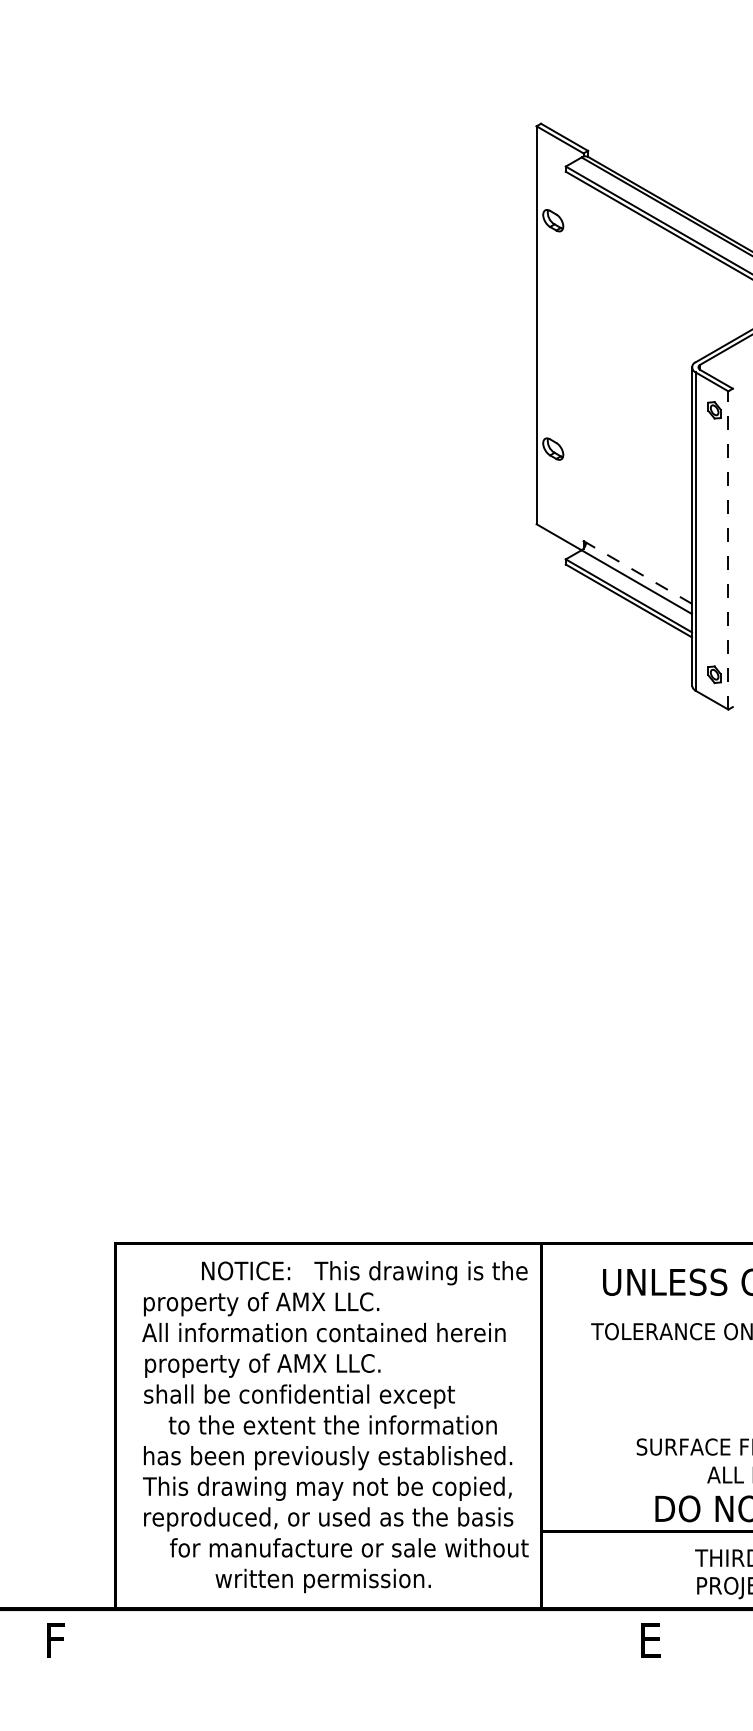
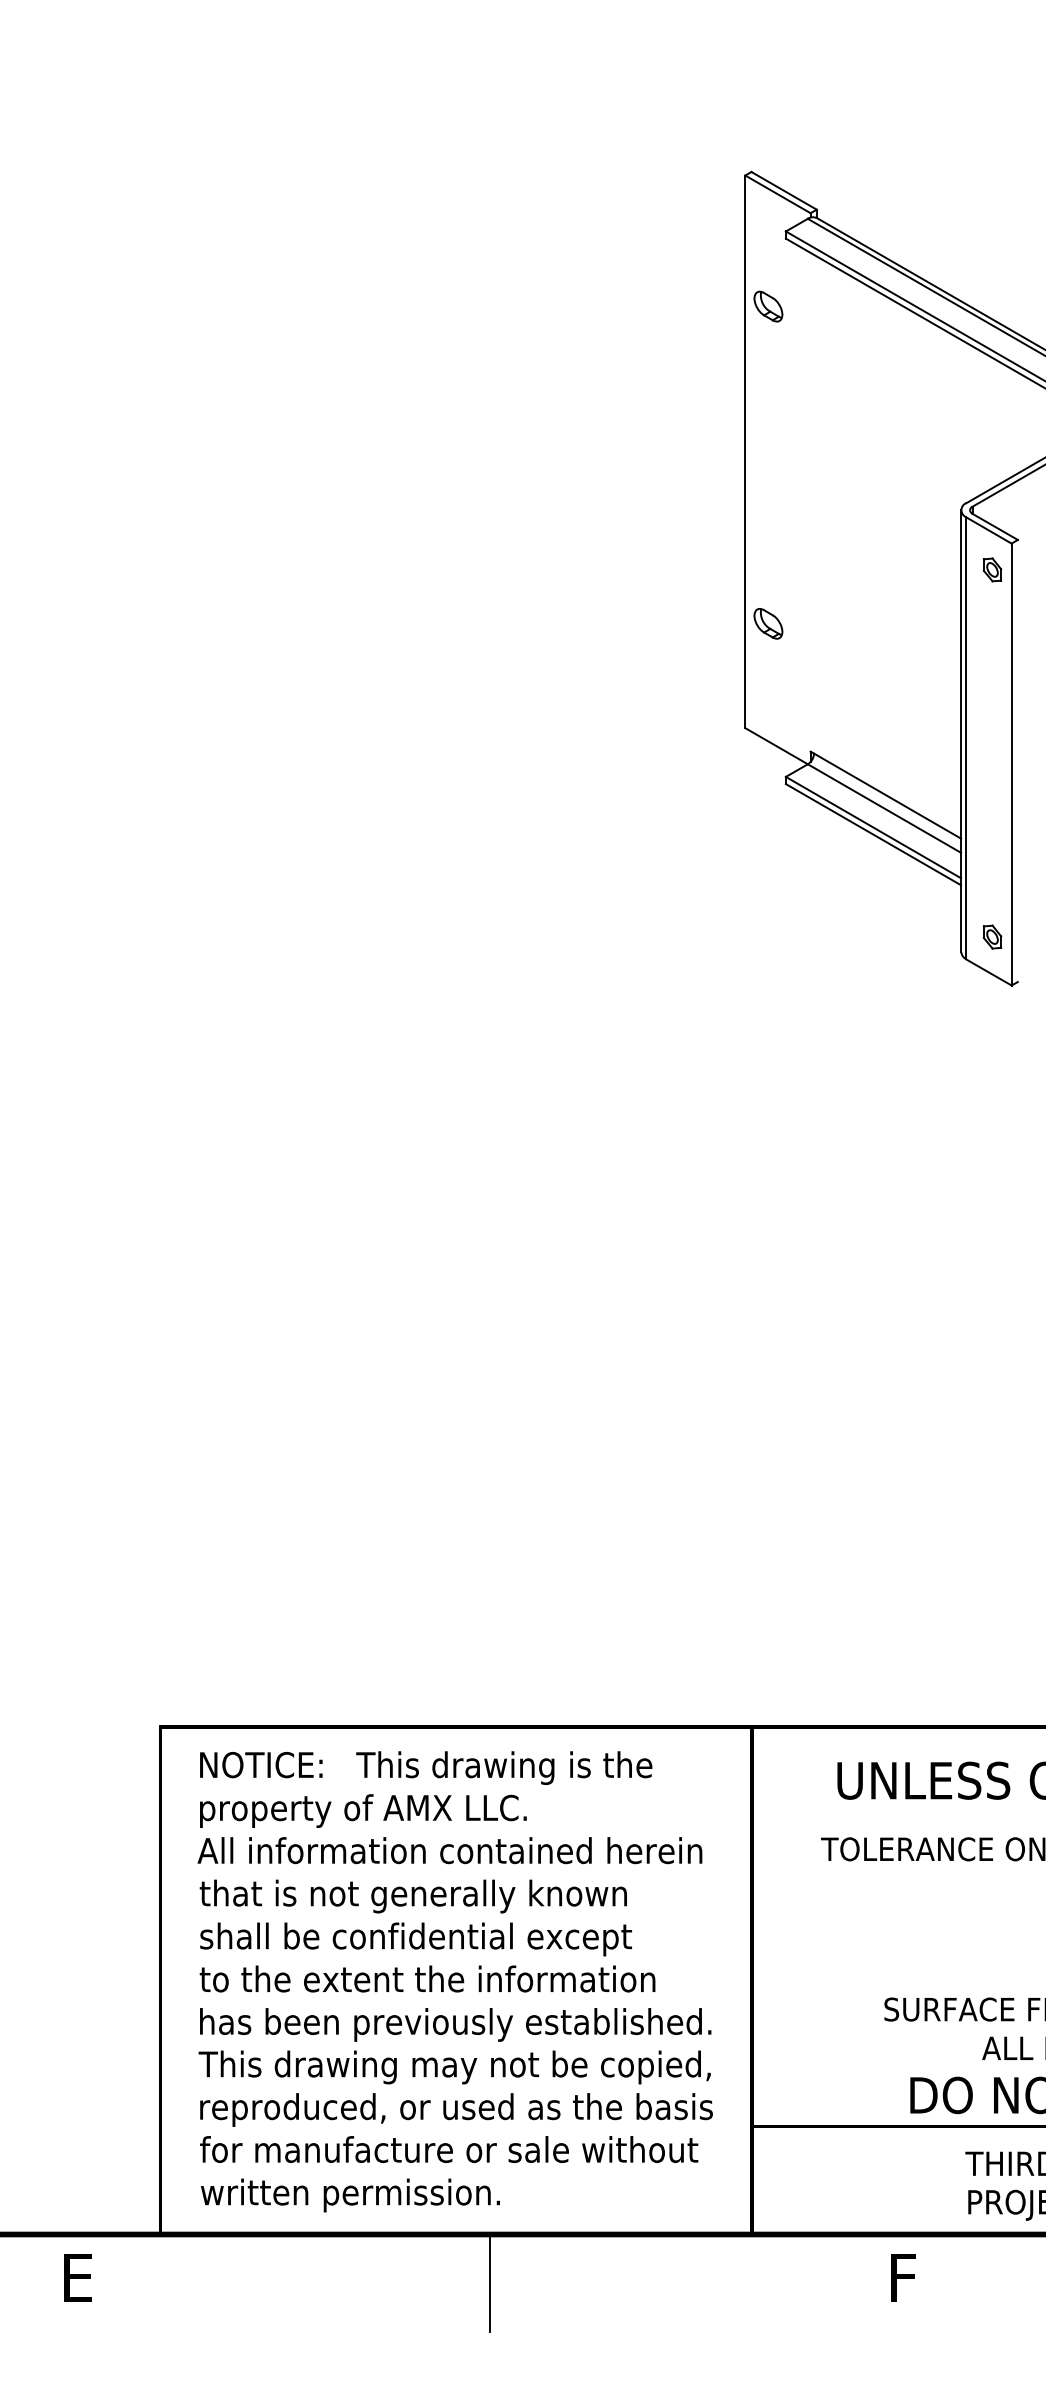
line: (728, 549) -> (1011, 763), dashed -> solid
line: (638, 572) -> (886, 795), dashed -> solid
text: (364, 1273) -> (425, 1768), moved
text: (297, 1365) -> (413, 1896), property of AMX LLC. -> that is not generally known
text: (332, 1424) -> (427, 1978), moved
text: (349, 1547) -> (449, 2149), moved
text: (322, 1580) -> (349, 2194), moved
text: (55, 1640) -> (77, 2278), F -> E
text: (650, 1640) -> (903, 2278), E -> F
line: (352, 1644) -> (489, 2283), added

